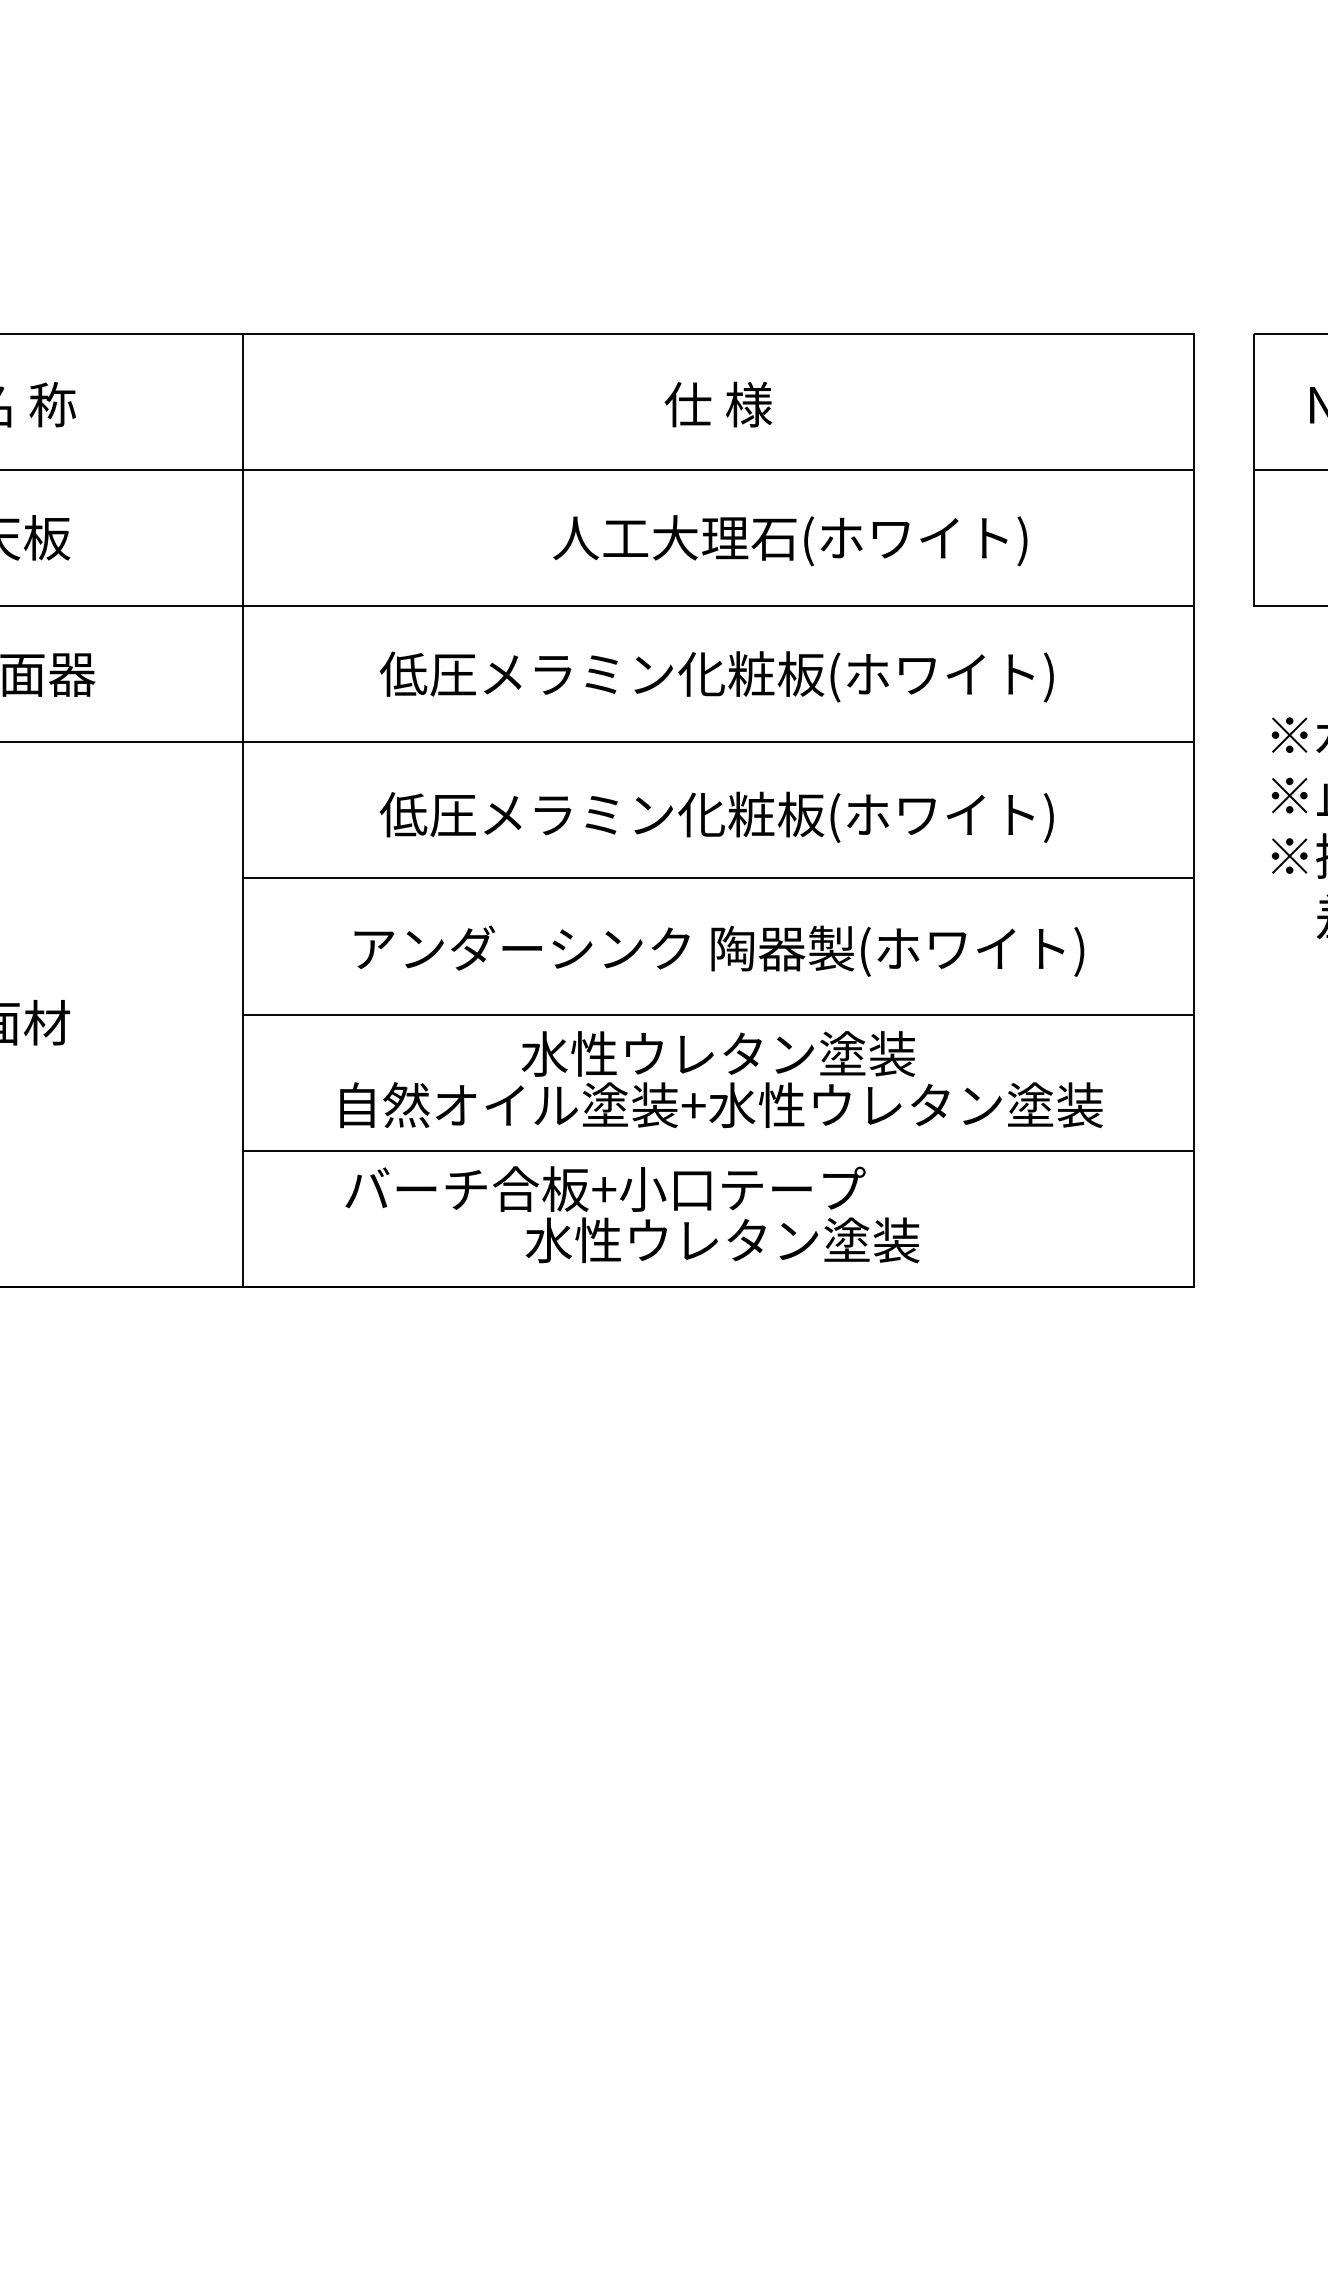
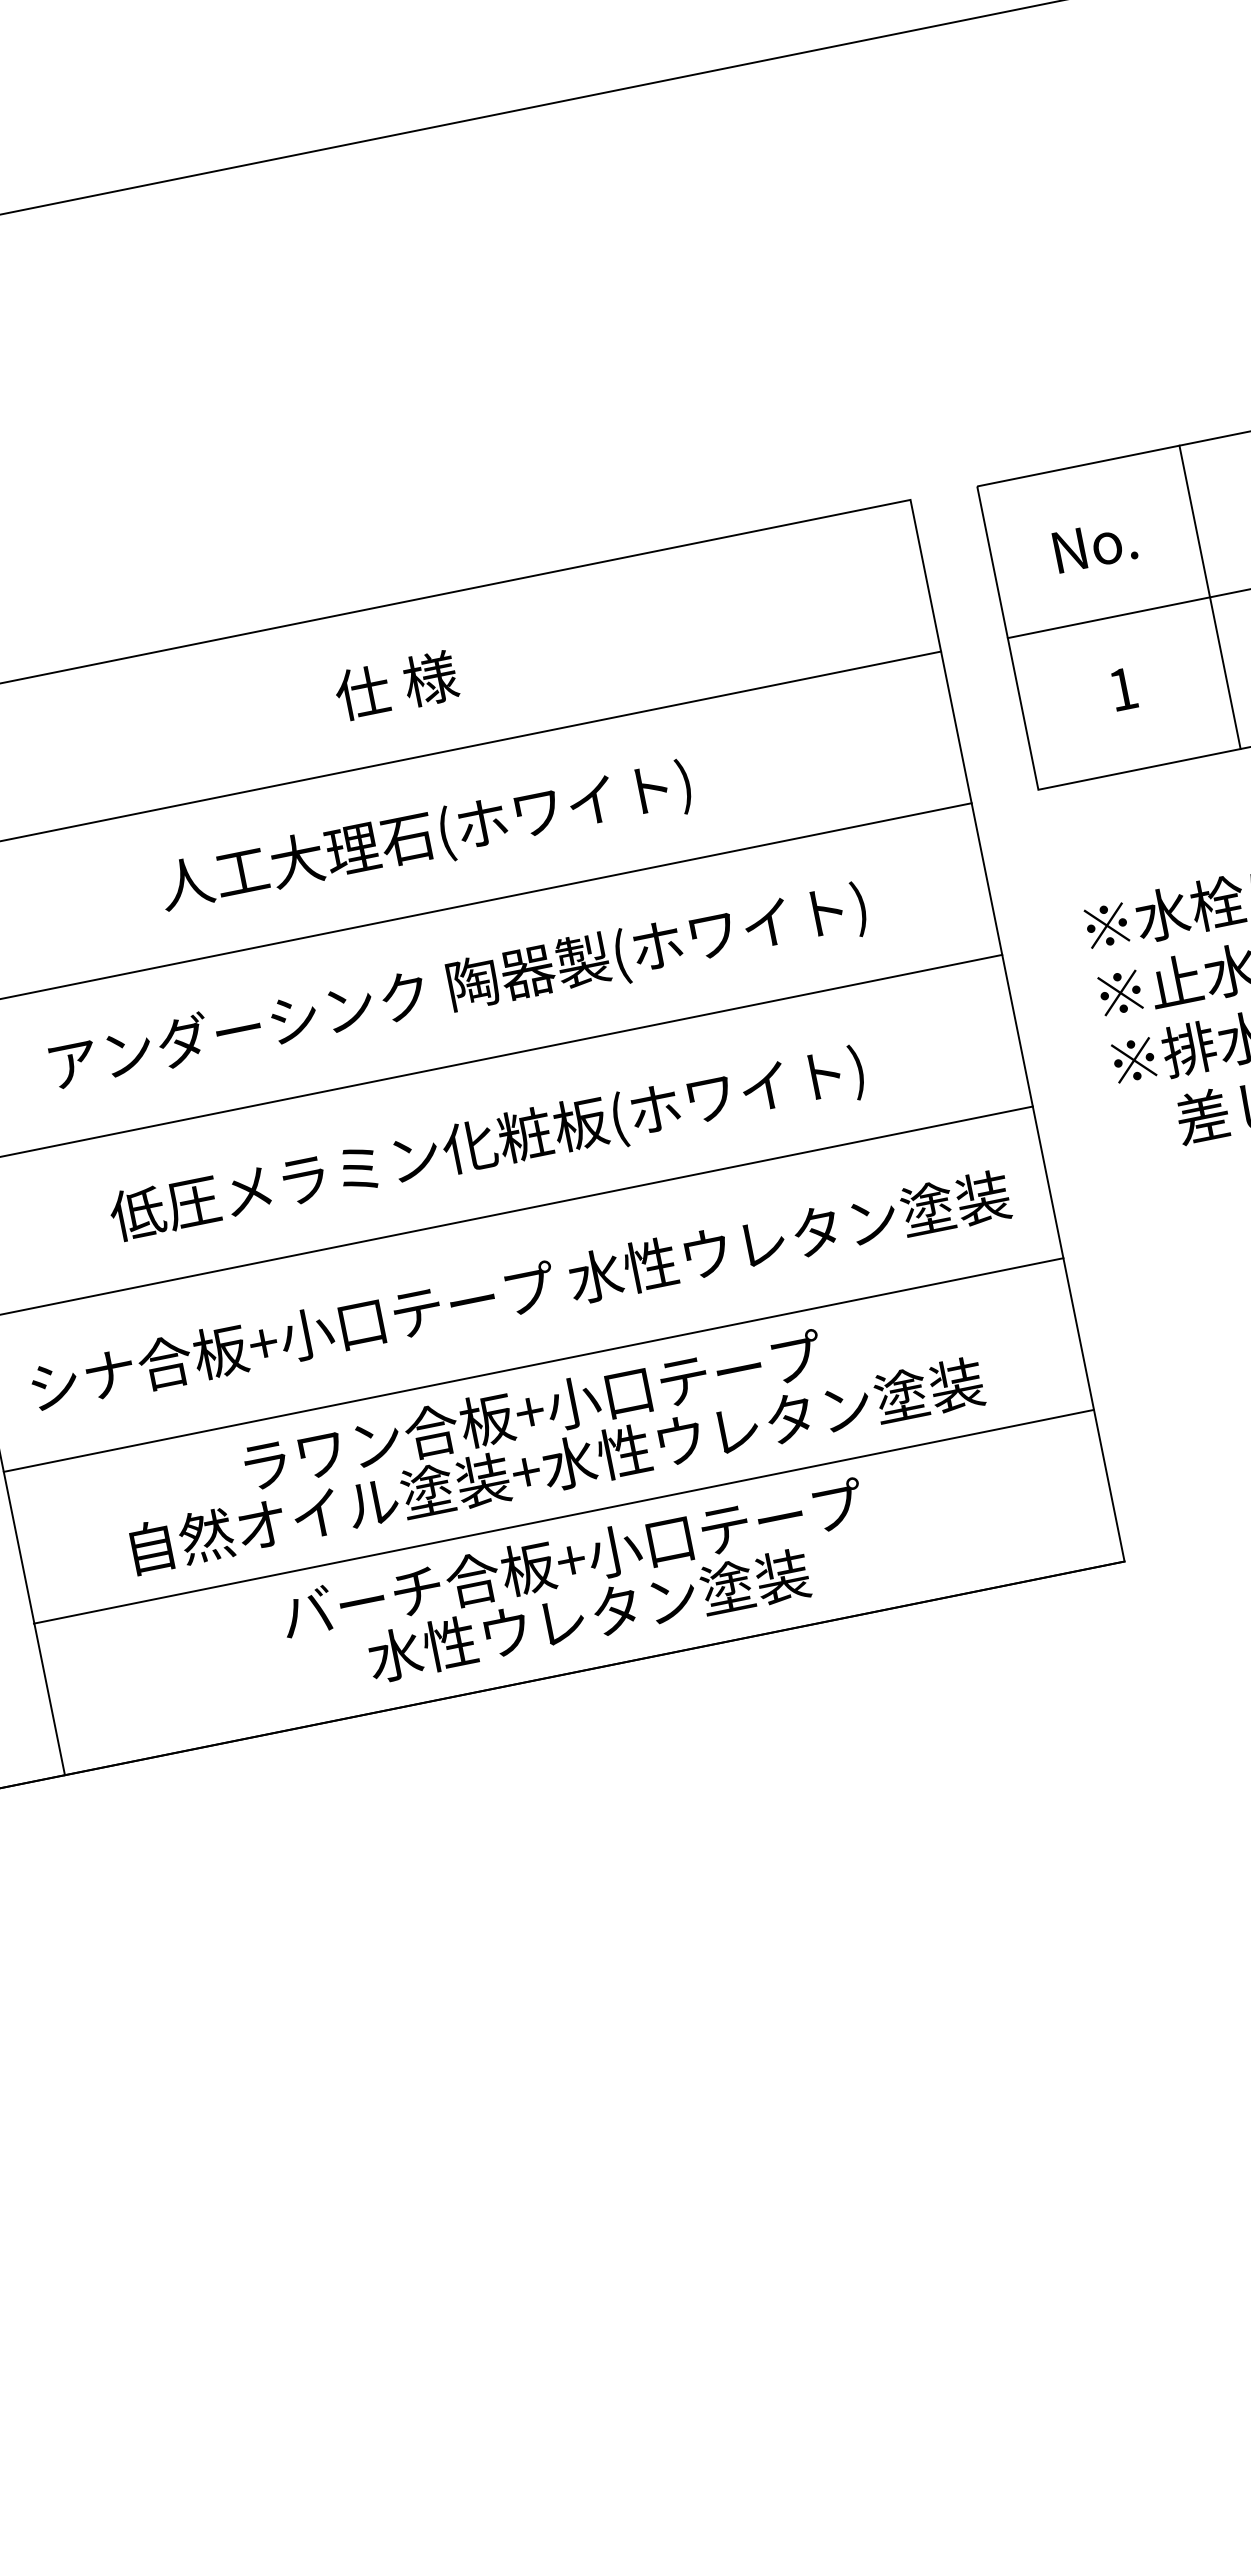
text: (790, 540) -> (425, 837), moved
text: (719, 676) -> (458, 988), 低圧メラミン化粧板(ホワイト) -> アンダーシンク 陶器製(ホワイト)
text: (720, 950) -> (521, 1293), アンダーシンク 陶器製(ホワイト) -> シナ合板+小口テープ 水性ウレタン塗装
text: (710, 1053) -> (533, 1410), 水性ウレタン塗装 -> ラワン合板+小口テープ
text: (605, 1188) -> (572, 1558), moved

